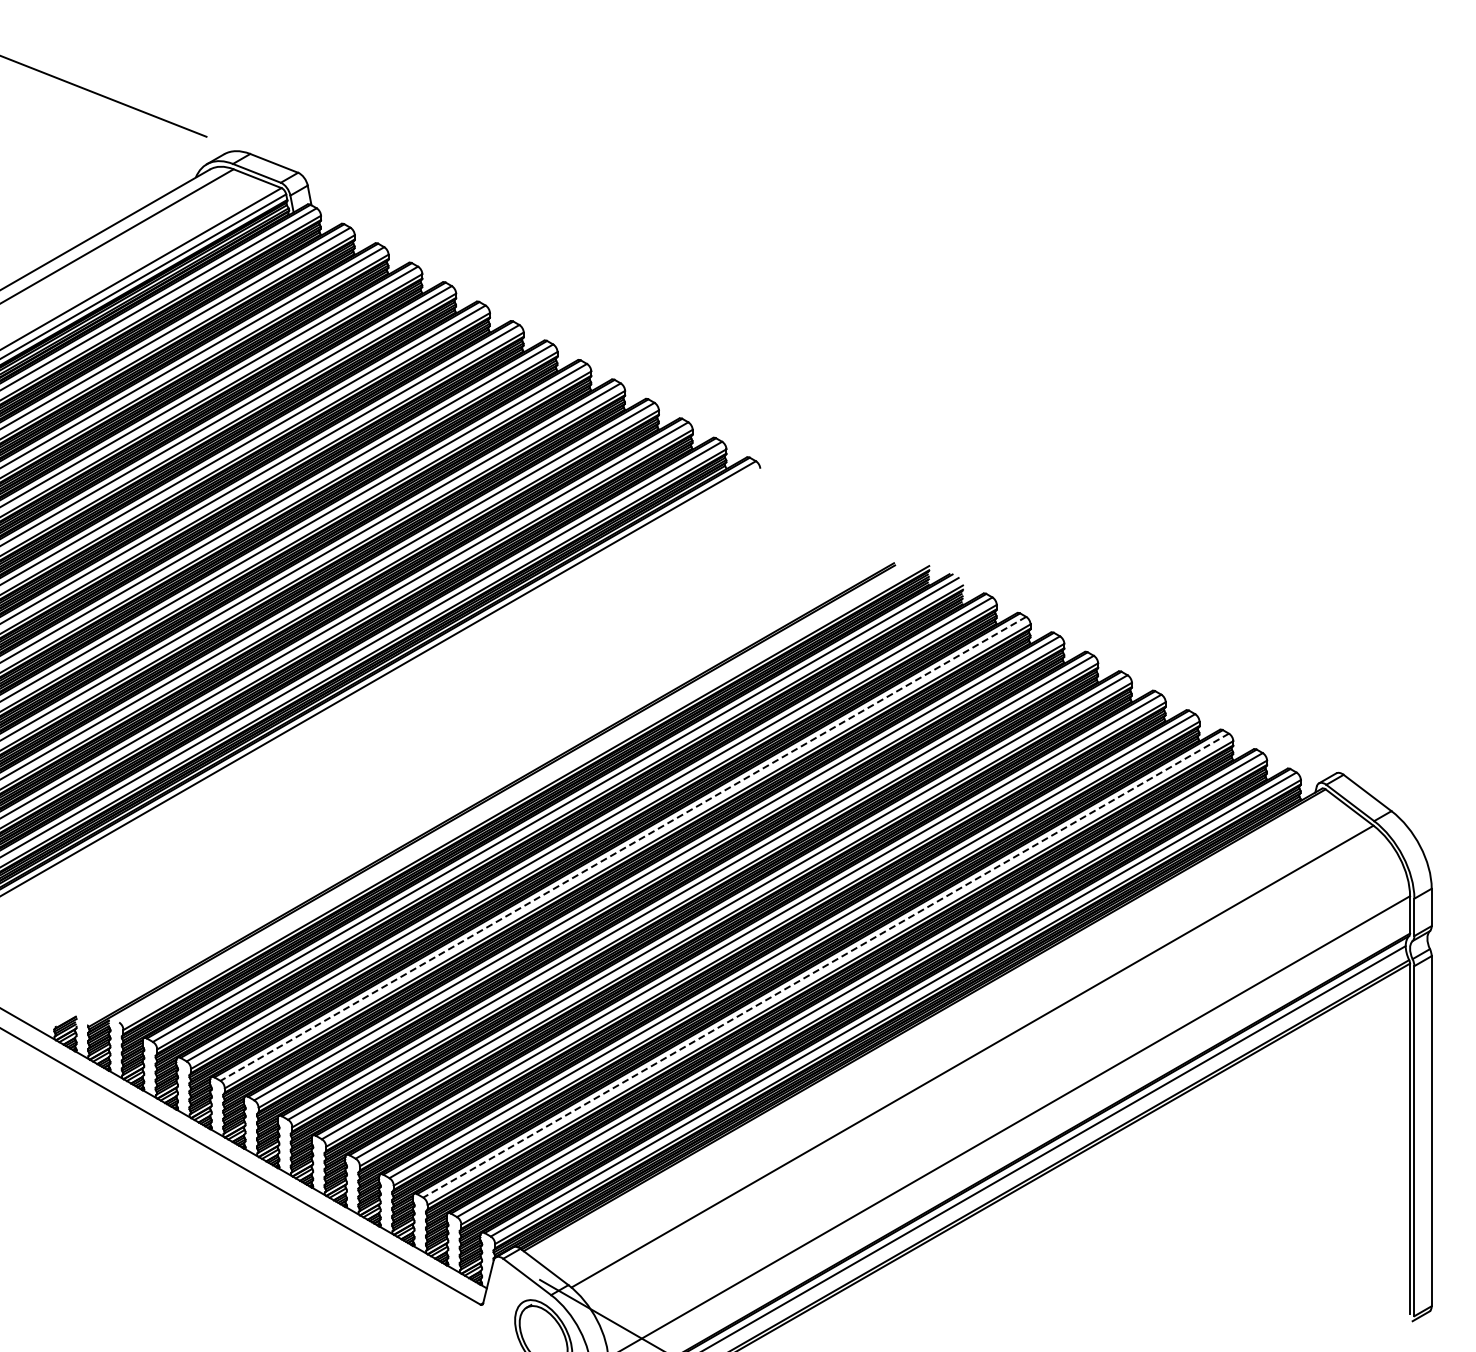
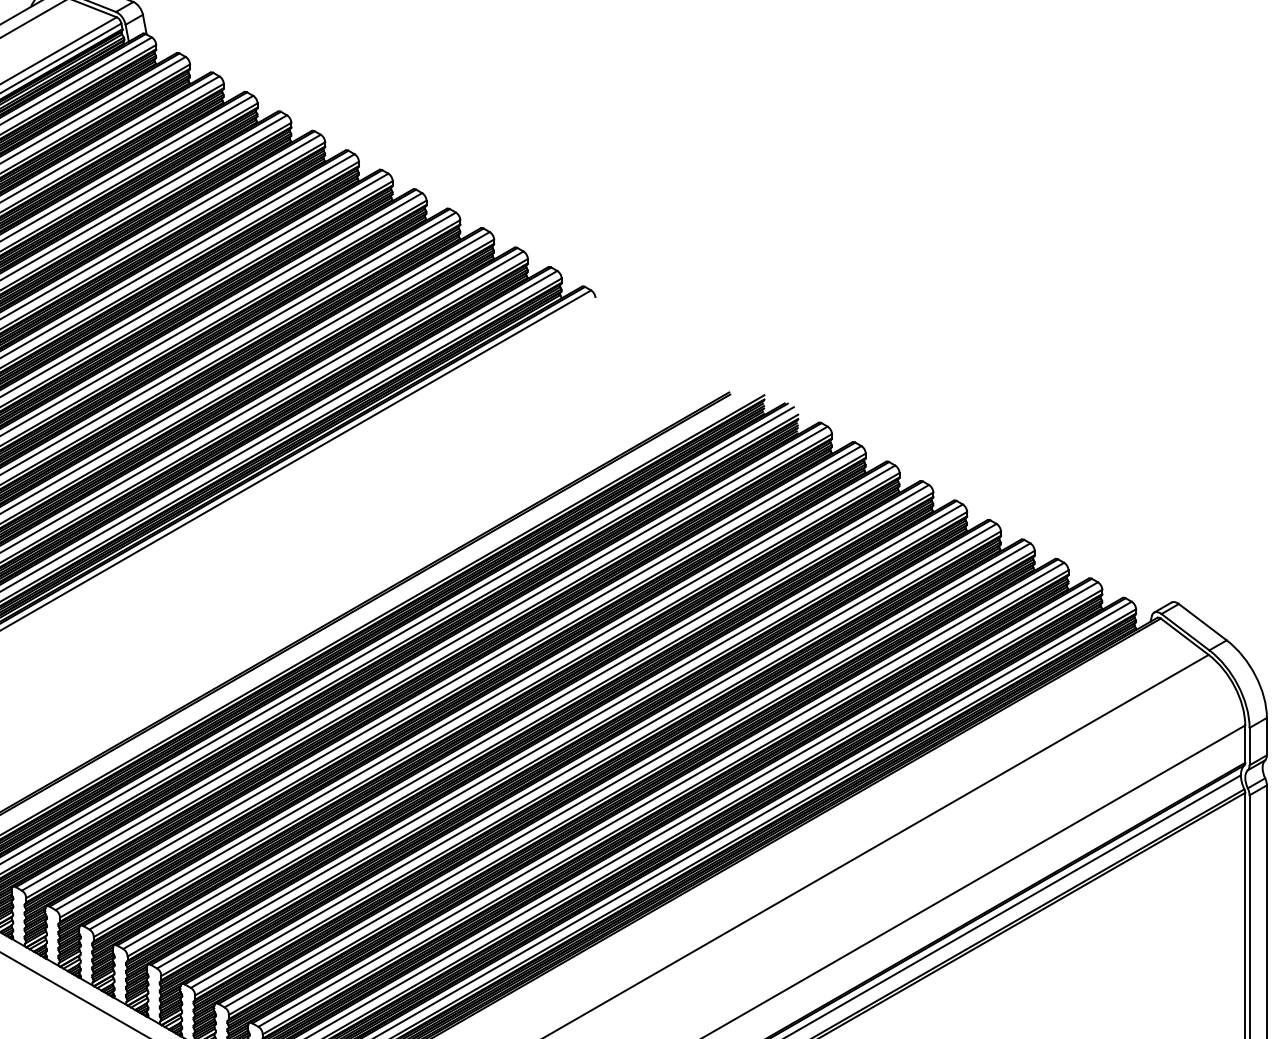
line: (623, 848) -> (458, 677), dashed -> solid
line: (826, 965) -> (661, 794), dashed -> solid

